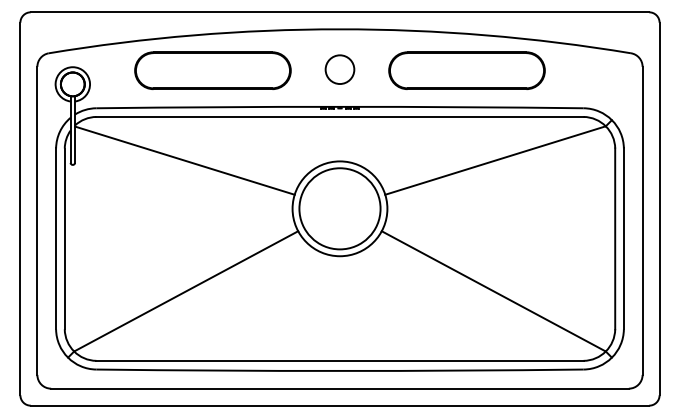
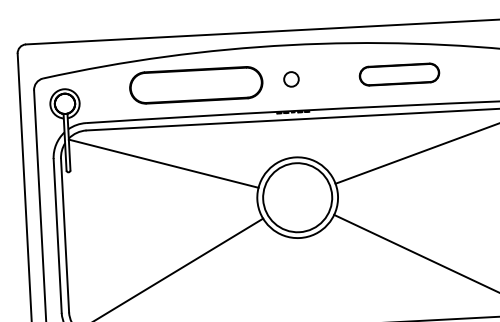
circle: (339, 69) -> (291, 79), size x0.6
part: (212, 70) -> (195, 85), moved
part: (466, 70) -> (399, 74), size x0.6

